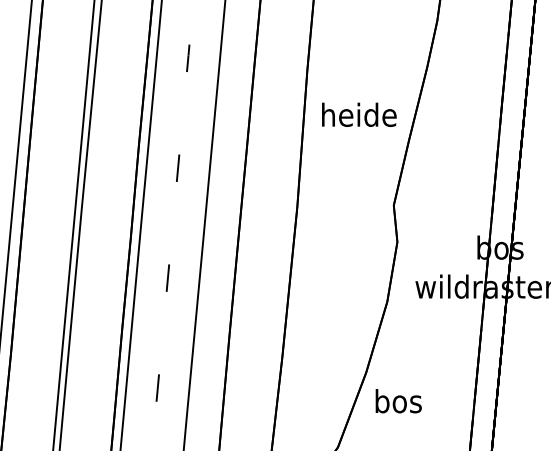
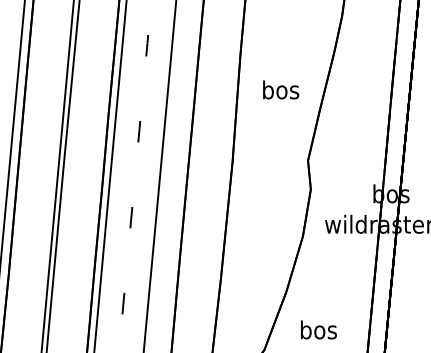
text: (358, 114) -> (280, 89), heide -> bos
text: (398, 400) -> (318, 329), moved

